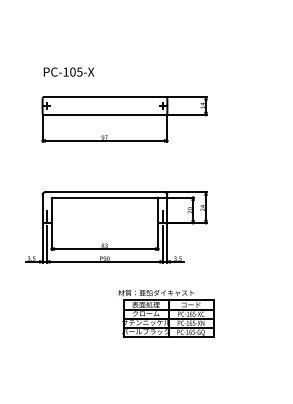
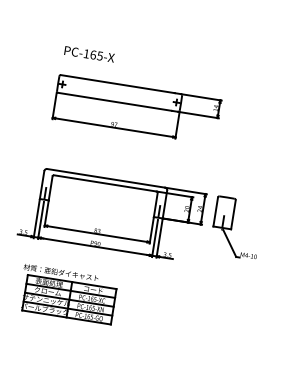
text: (72, 71) -> (93, 54), PC-105-X -> PC-165-X
part: (242, 220) -> (237, 227), added
part: (166, 313) -> (68, 294), moved

